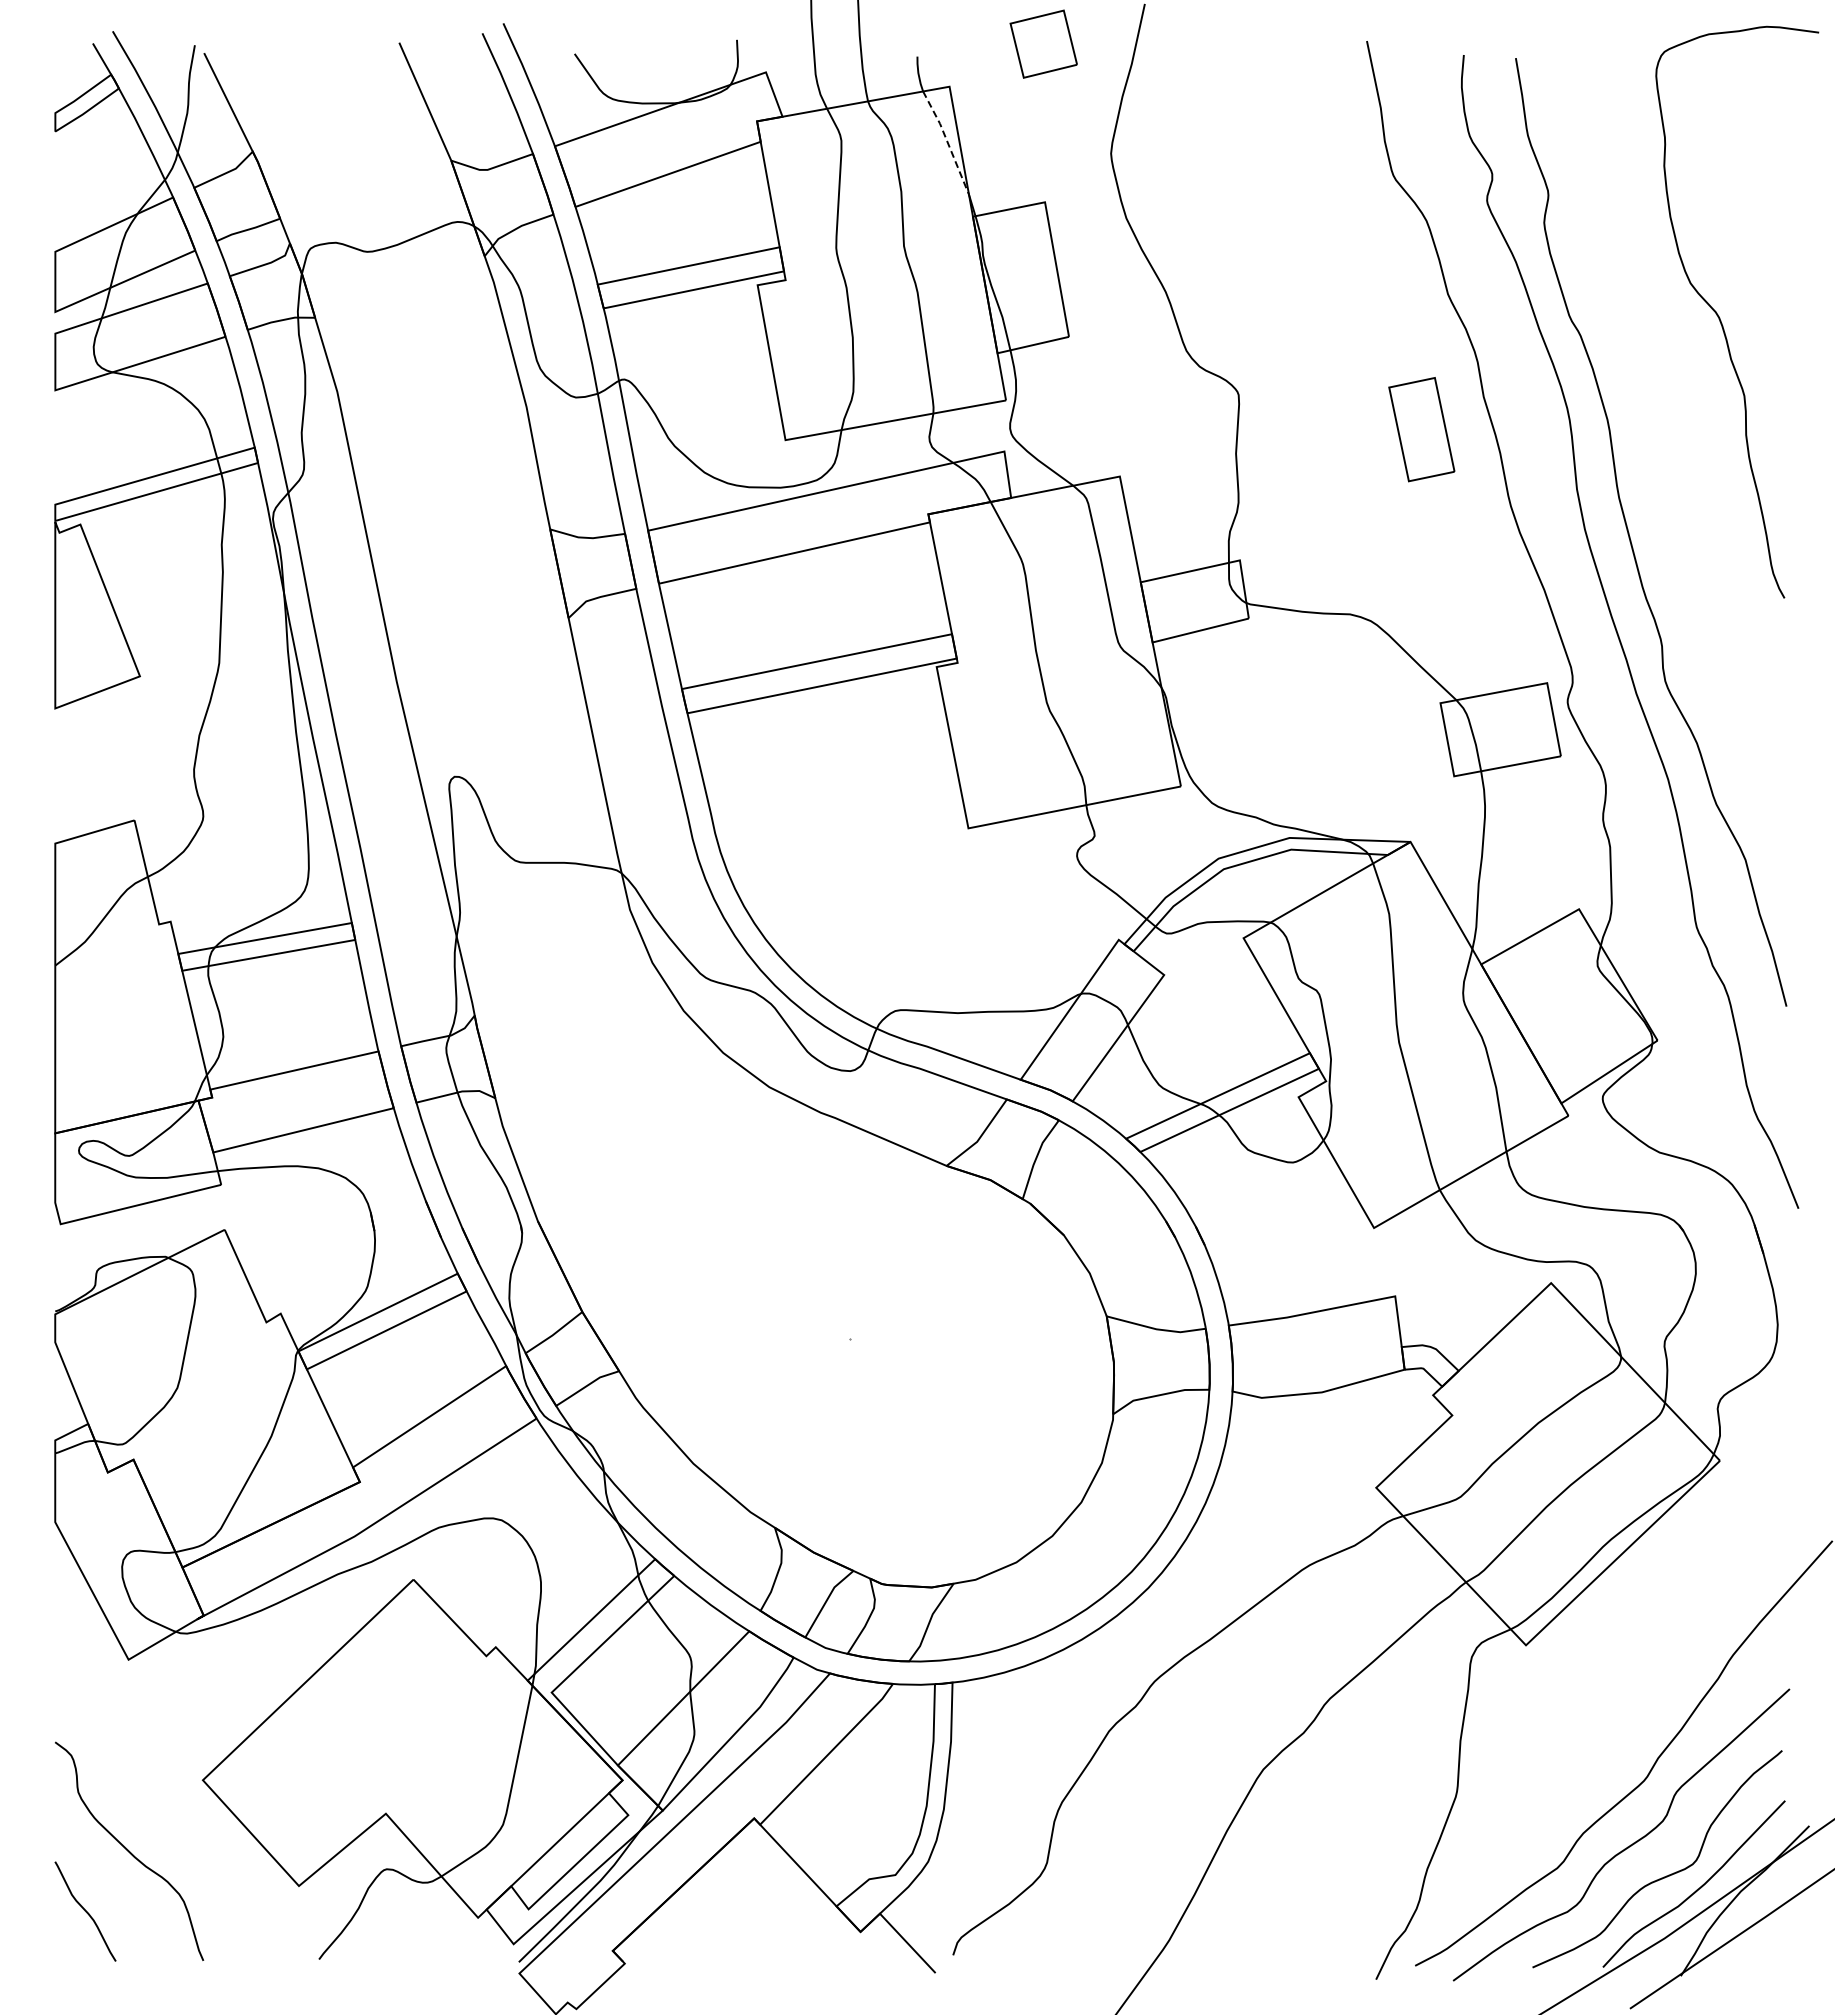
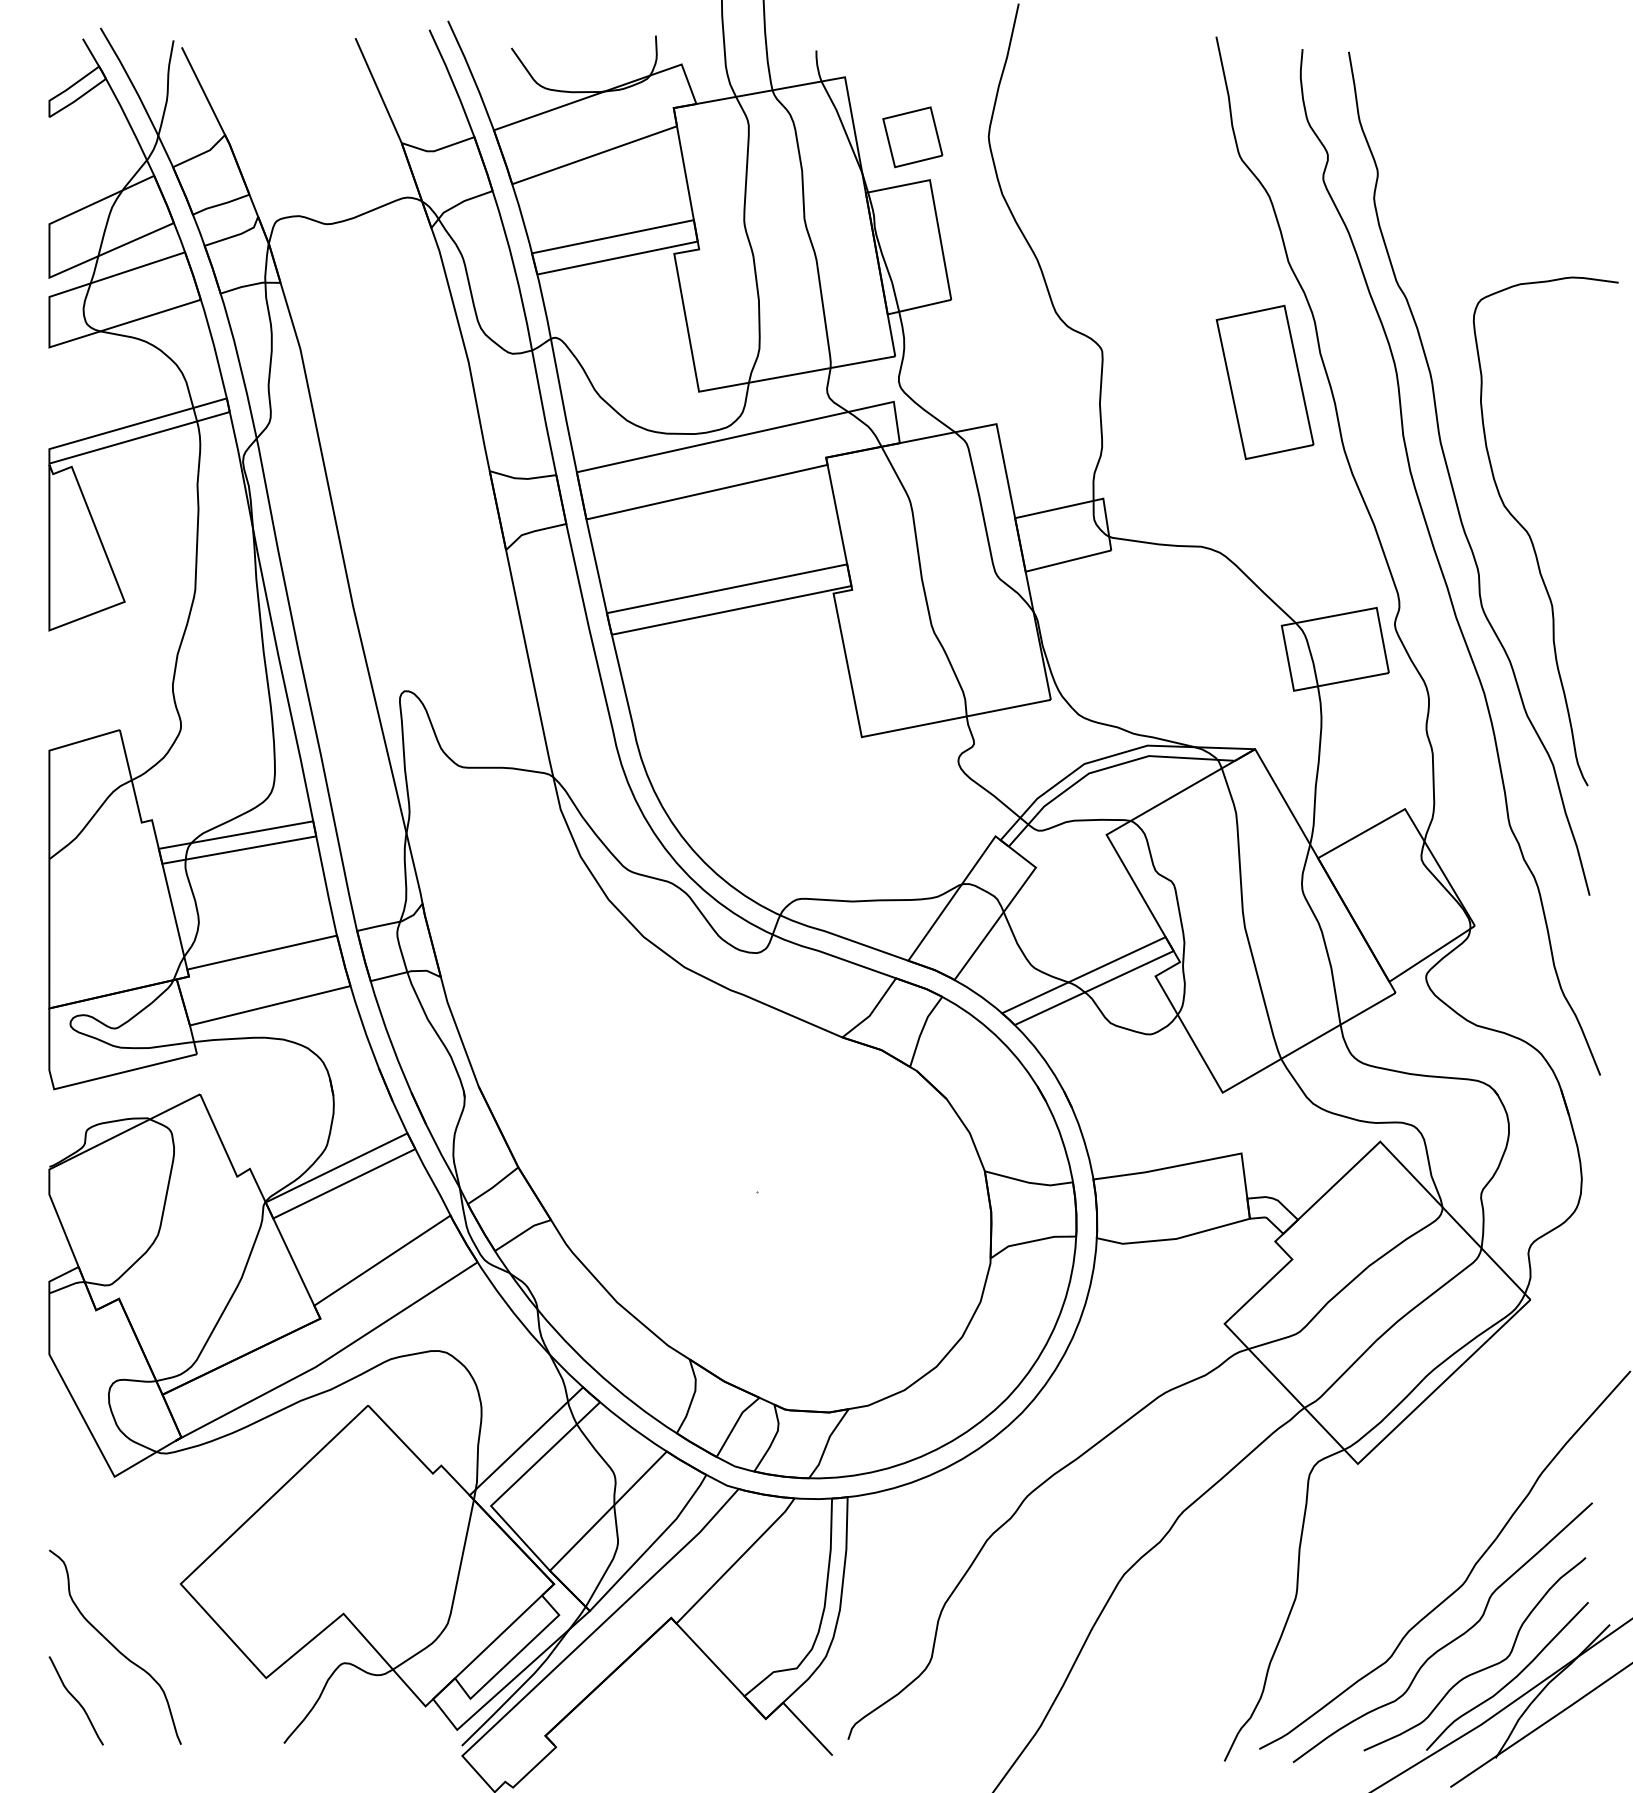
part: (1043, 43) -> (912, 136), moved
line: (947, 142) -> (843, 126), dashed -> solid
curve: (1721, 320) -> (1531, 538), moved
part: (1421, 429) -> (1264, 382), size x1.67

